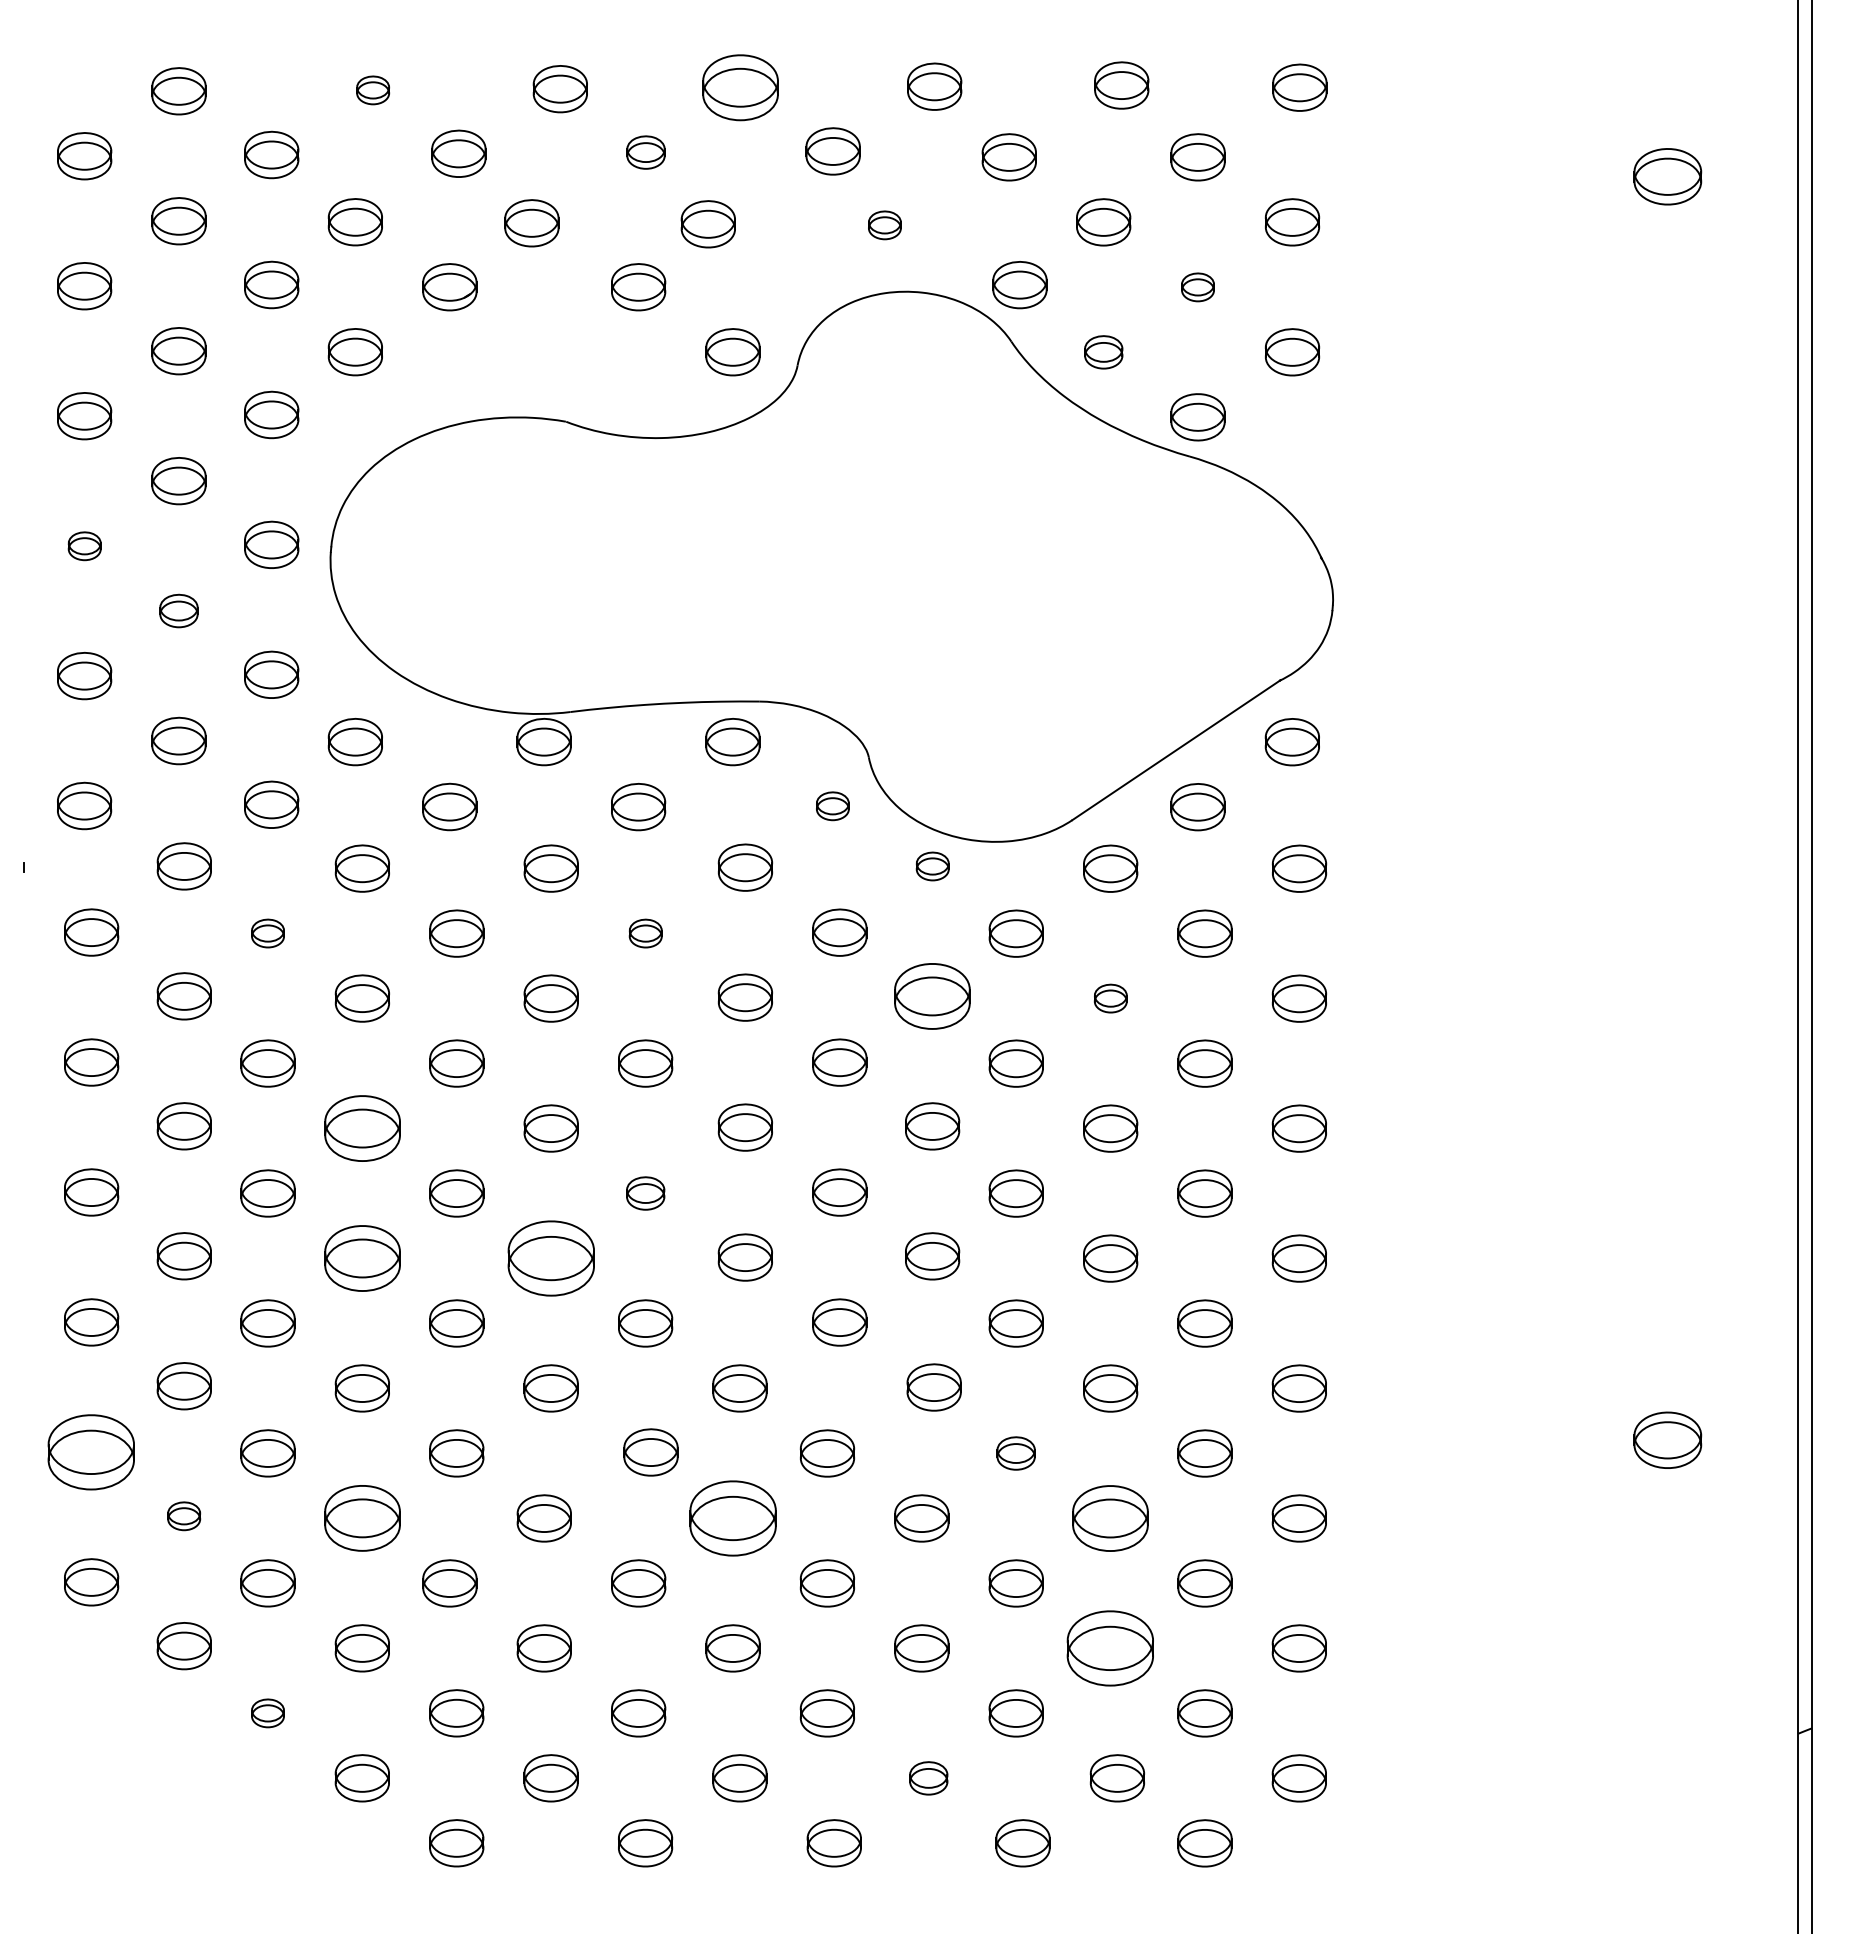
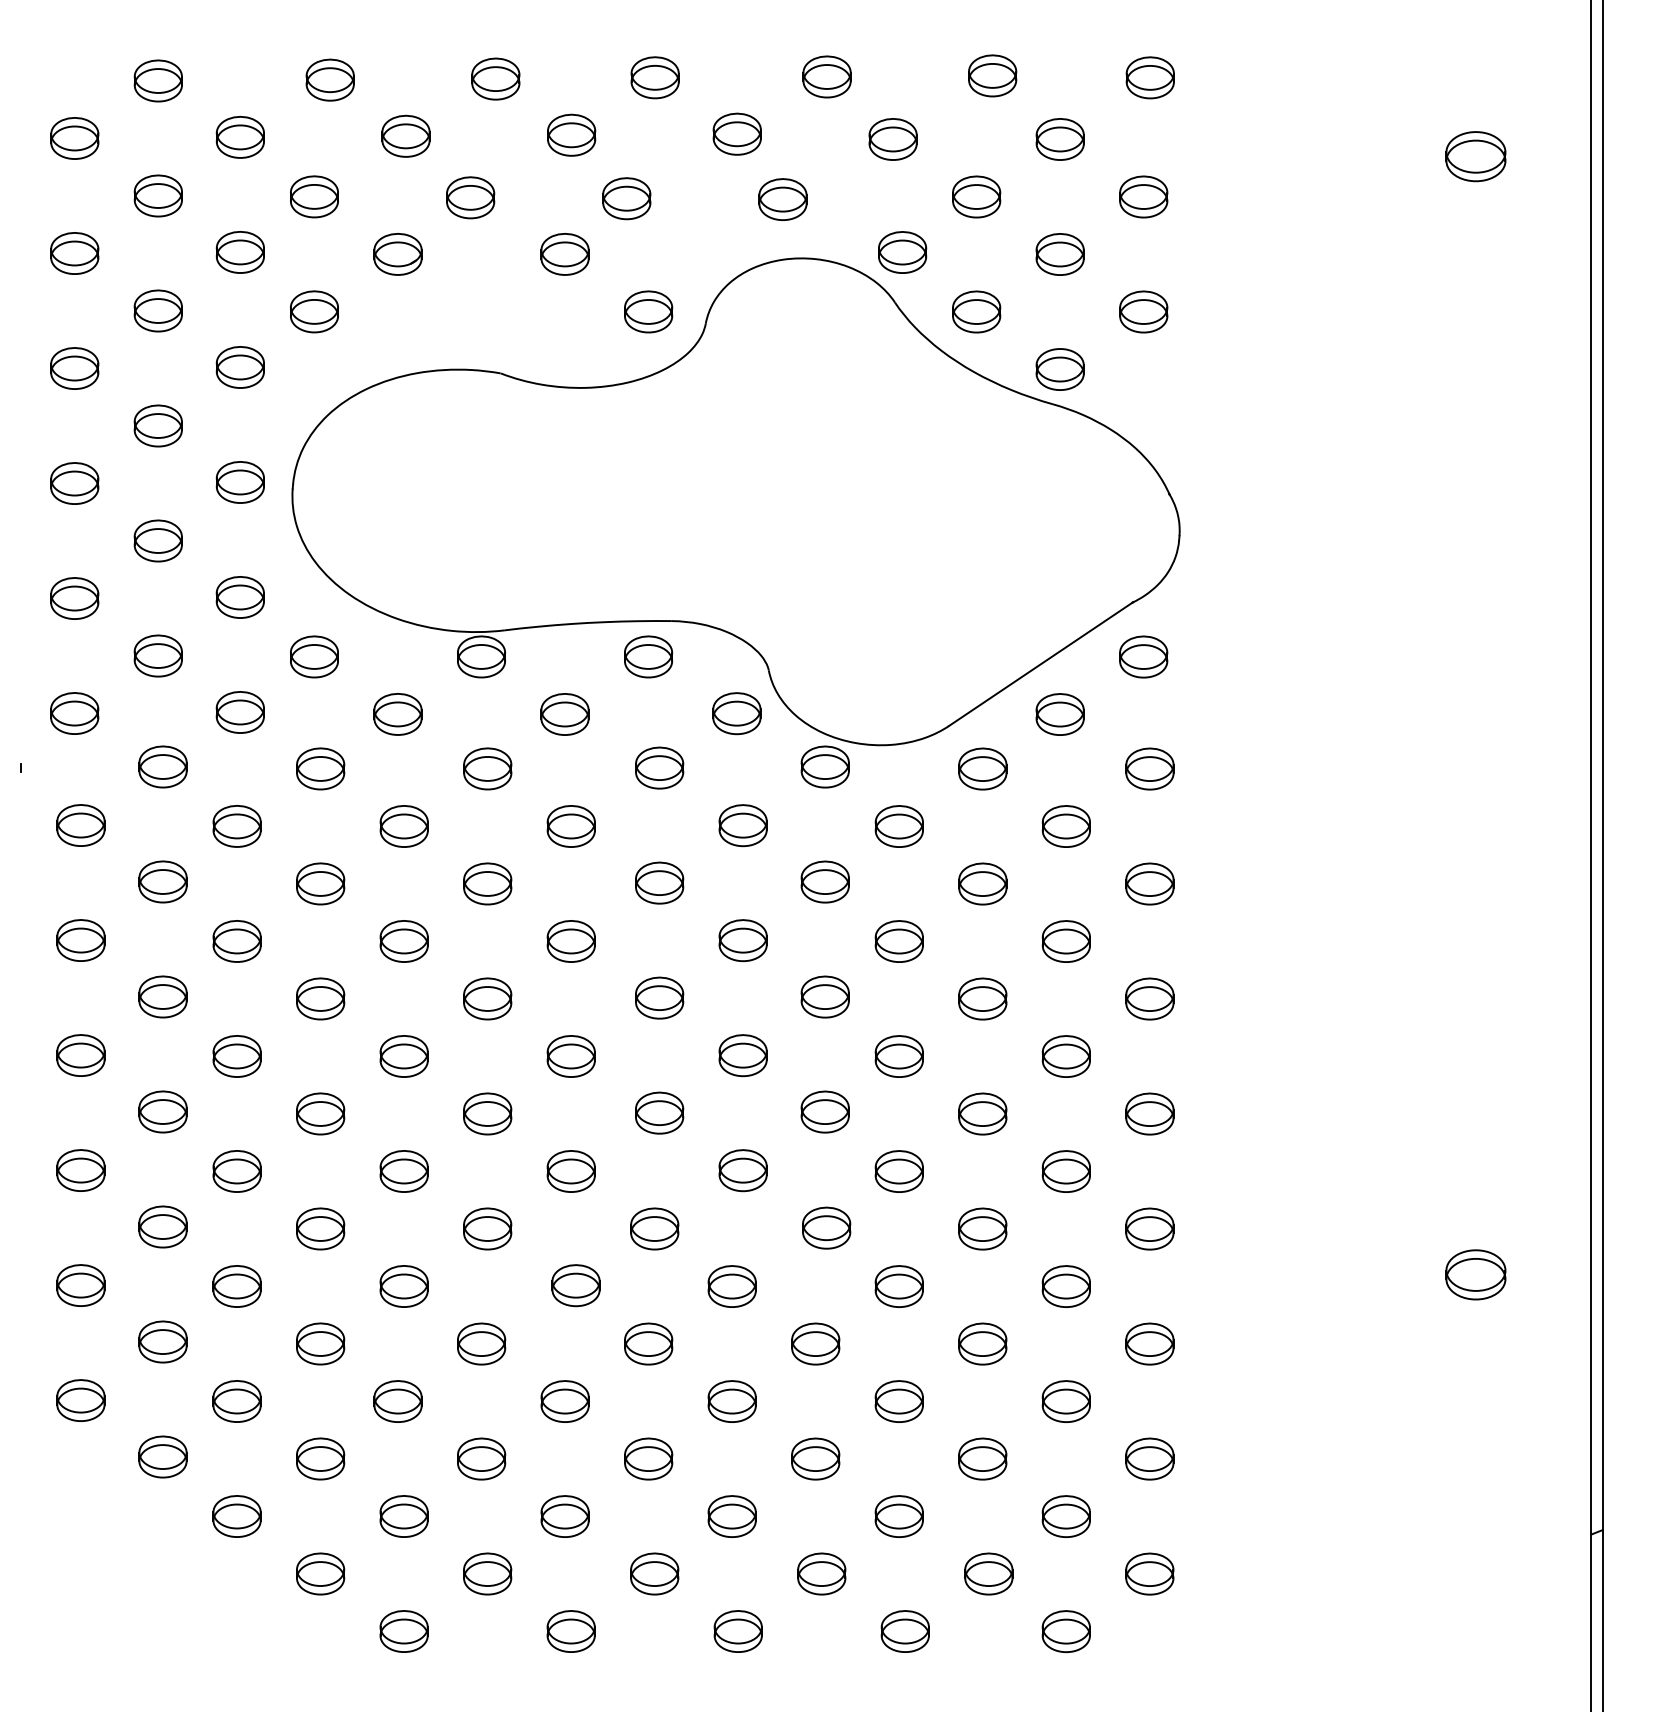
part: (739, 87) -> (654, 77), size x0.71
part: (372, 90) -> (329, 80), size x1.67
part: (645, 152) -> (571, 135), size x1.43
part: (884, 225) -> (782, 199), size x1.67
part: (1197, 287) -> (1059, 254), size x1.67
part: (1103, 352) -> (976, 312), size x1.43
part: (84, 546) -> (74, 483), size x1.67
part: (178, 610) -> (157, 540), size x1.43
part: (832, 806) -> (736, 713), size x1.67
part: (932, 866) -> (825, 767), size x1.67
part: (267, 933) -> (236, 826), size x1.67
part: (645, 933) -> (571, 826), size x1.67
part: (932, 996) -> (825, 882), size x0.71
part: (1110, 998) -> (982, 883), size x1.67
part: (361, 1128) -> (319, 998), size x0.71
part: (645, 1193) -> (571, 1056), size x1.43
part: (361, 1258) -> (319, 1113), size x0.71
part: (550, 1258) -> (487, 1113), size x0.62
part: (91, 1452) -> (80, 1285), size x0.62
part: (1015, 1453) -> (898, 1286), size x1.43
part: (183, 1516) -> (162, 1342), size x1.67
part: (361, 1518) -> (319, 1344), size x0.71
part: (732, 1518) -> (648, 1344), size x0.62
part: (1110, 1518) -> (982, 1344), size x0.71
part: (1110, 1648) -> (982, 1459), size x0.62
part: (267, 1713) -> (236, 1516), size x1.67
part: (928, 1778) -> (821, 1574), size x1.43

